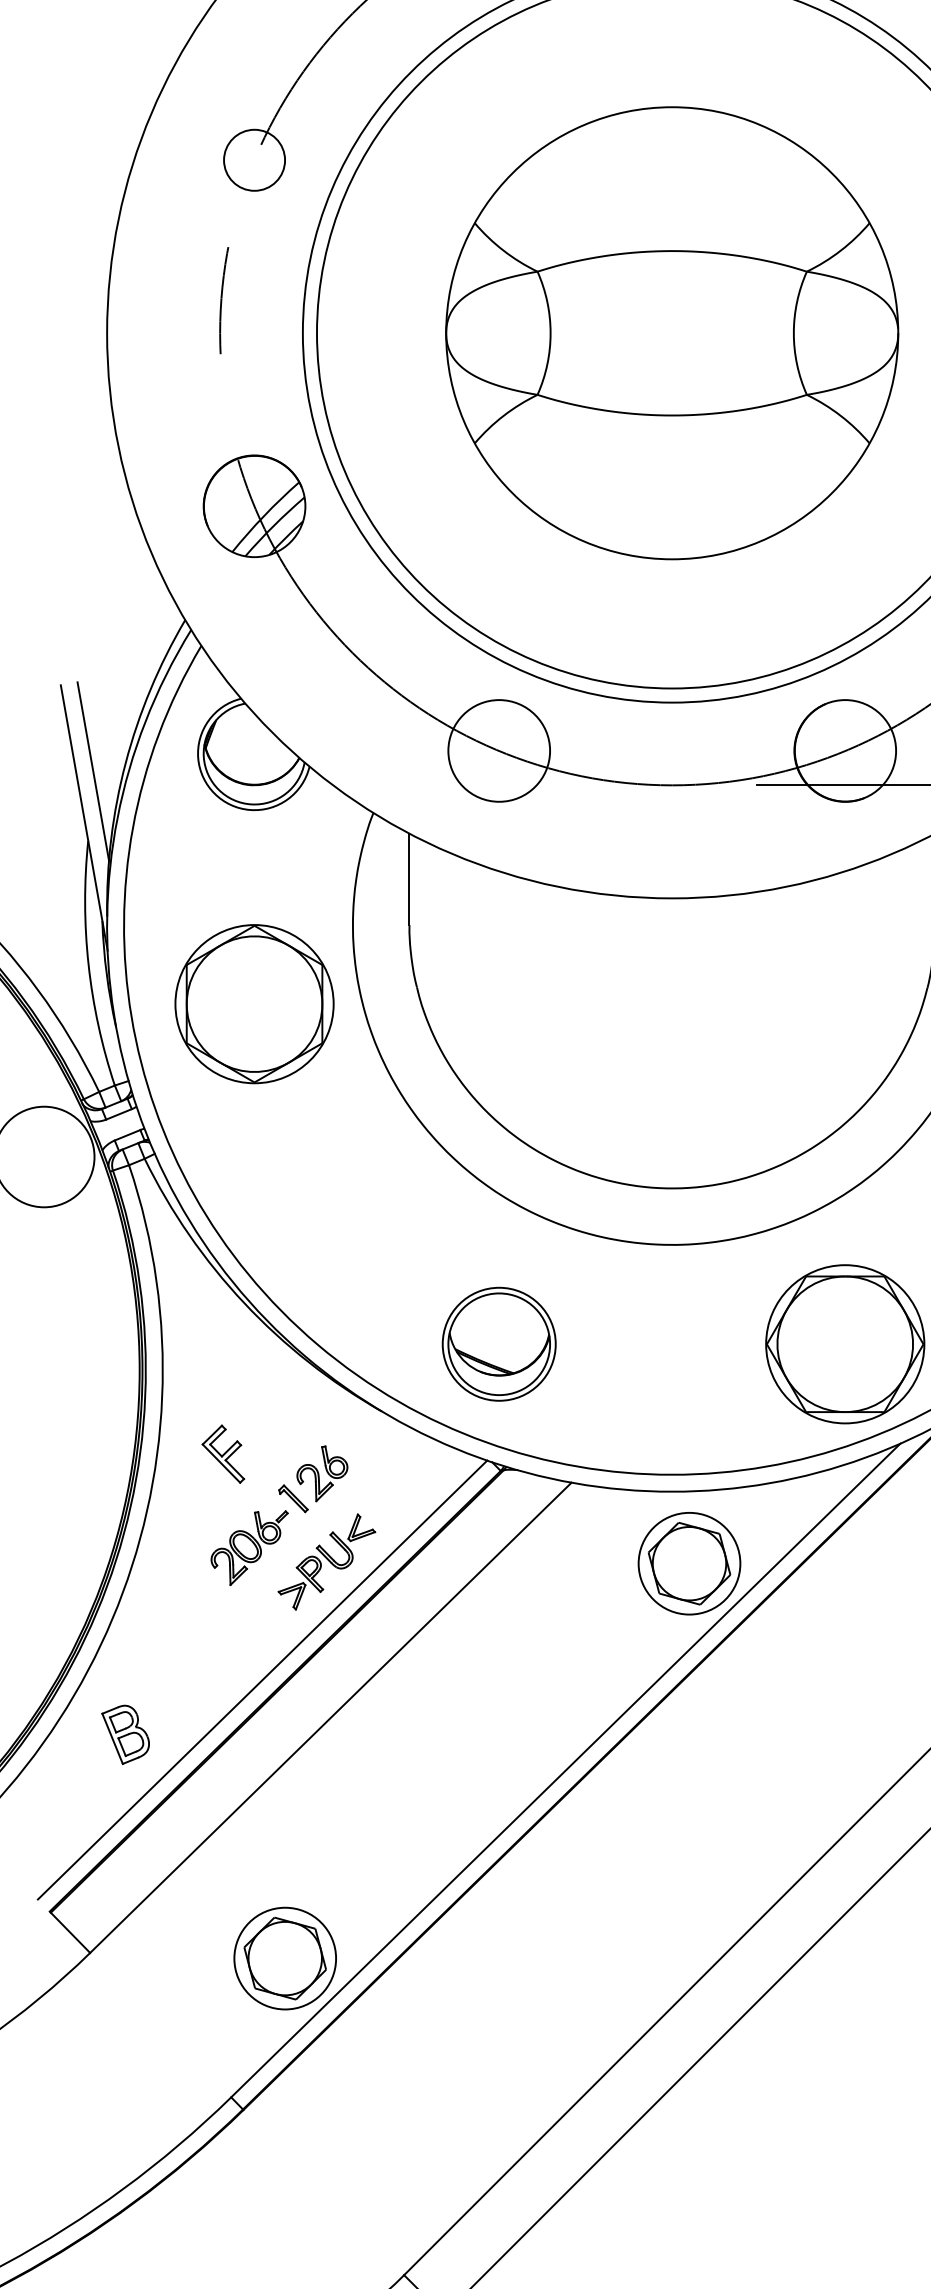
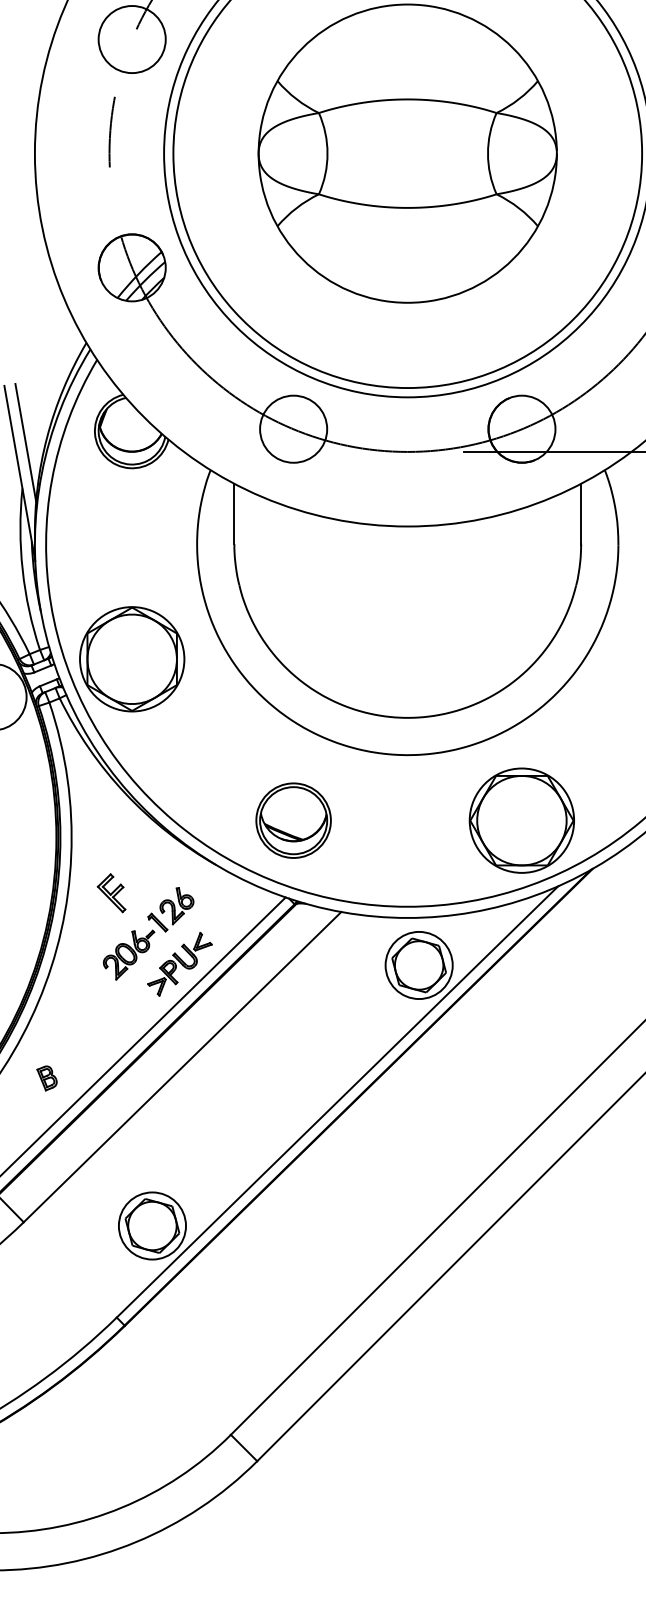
circle: (253, 160) -> (131, 39), size x1.67
part: (254, 1004) -> (132, 659), moved
part: (124, 1735) -> (46, 1078), size x0.62

